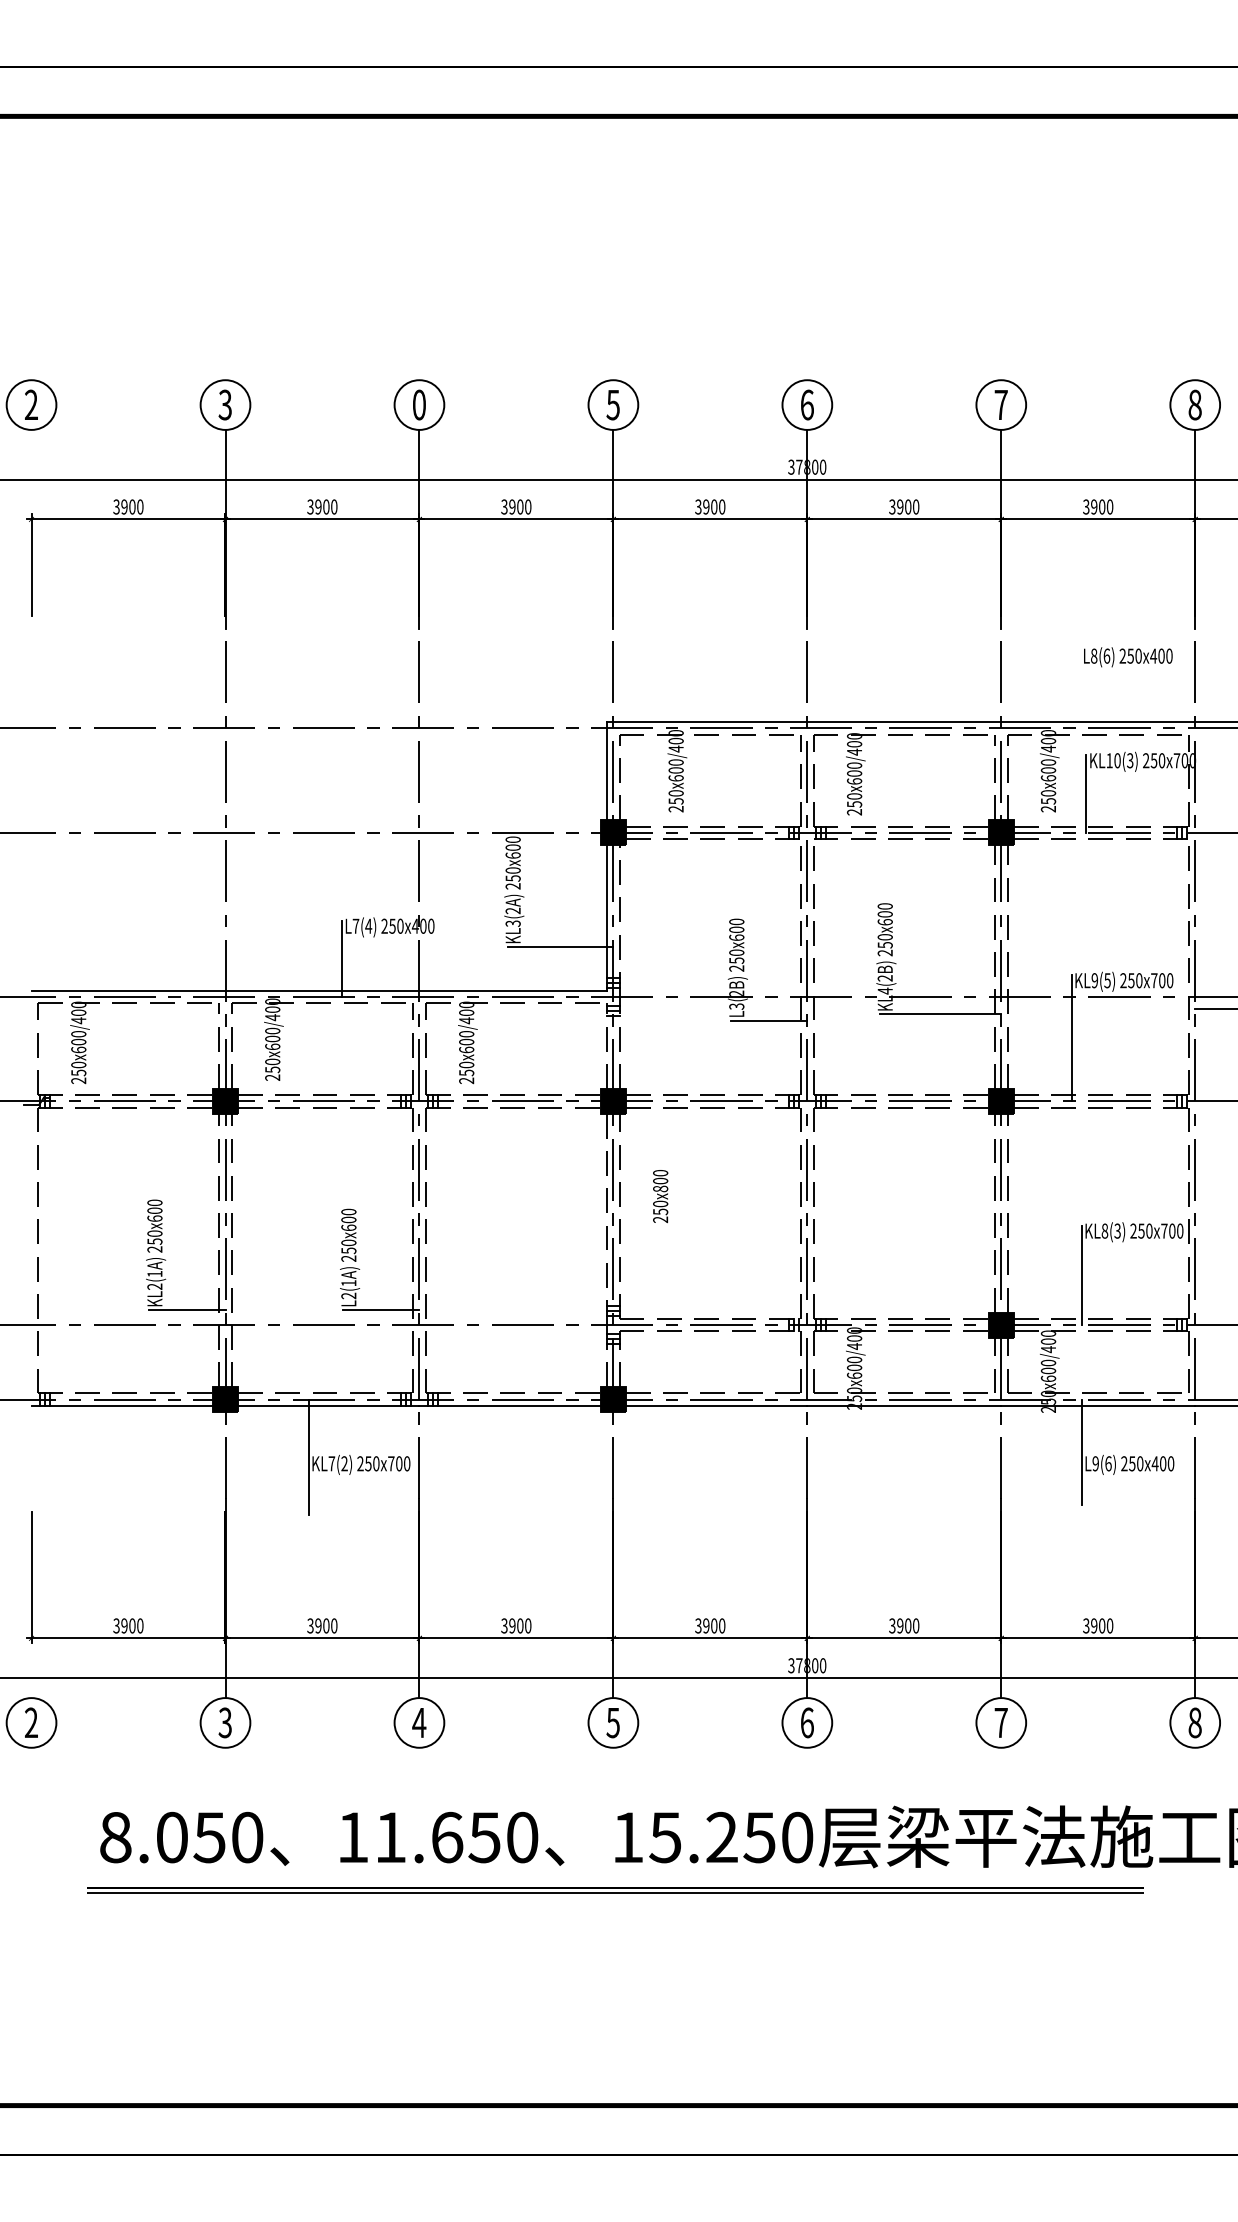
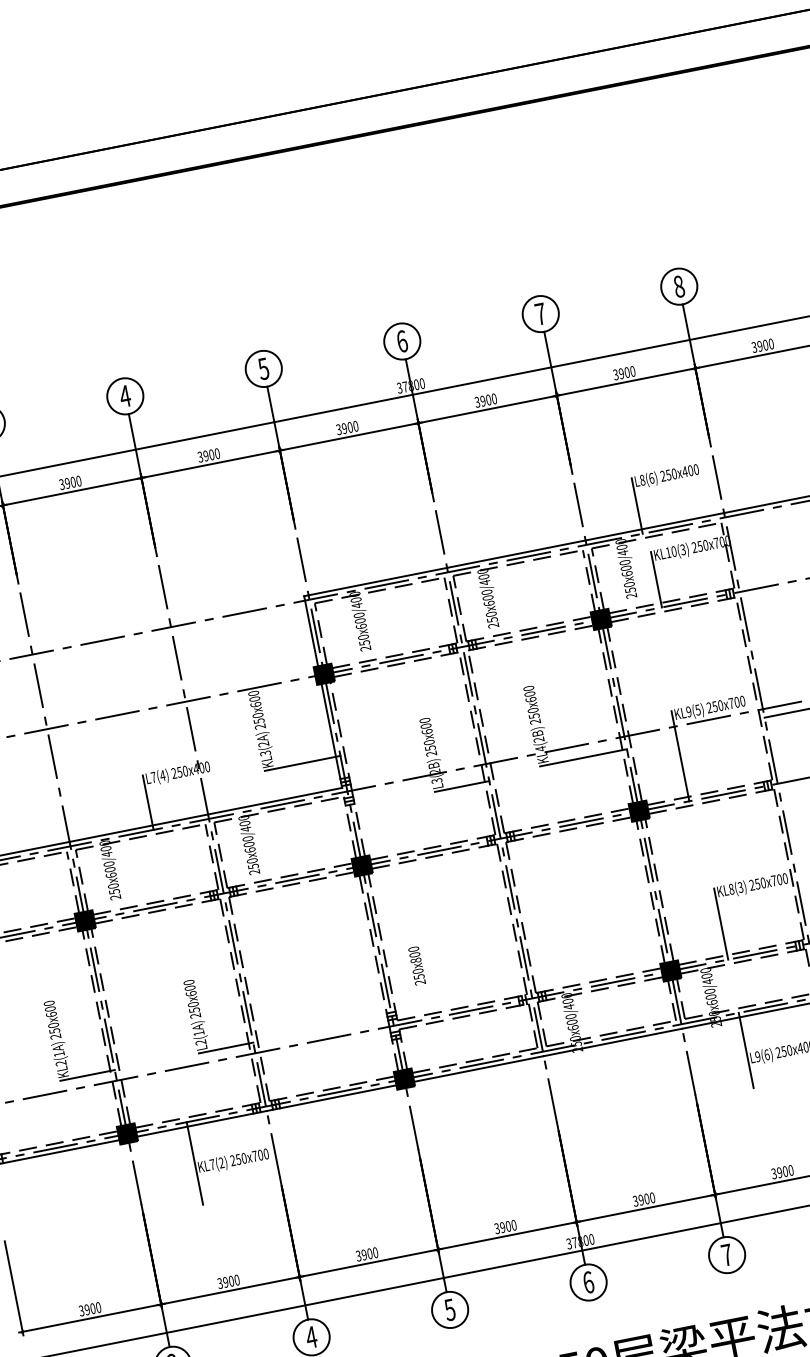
text: (419, 404) -> (125, 395), 0 -> 4
line: (1080, 689) -> (637, 505), added
text: (660, 1196) -> (416, 965), moved

